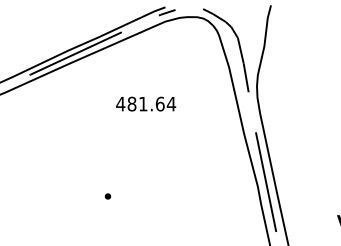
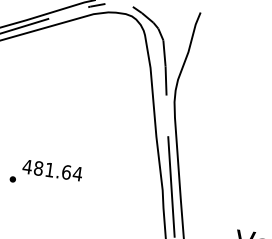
text: (146, 103) -> (53, 169), moved

